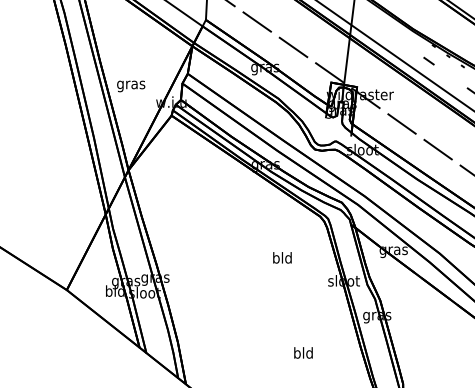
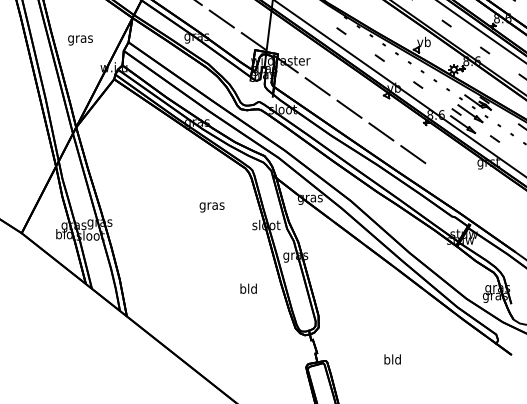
text: (131, 86) -> (80, 40), moved
text: (281, 258) -> (211, 205), bld -> gras
text: (303, 352) -> (248, 288), moved

